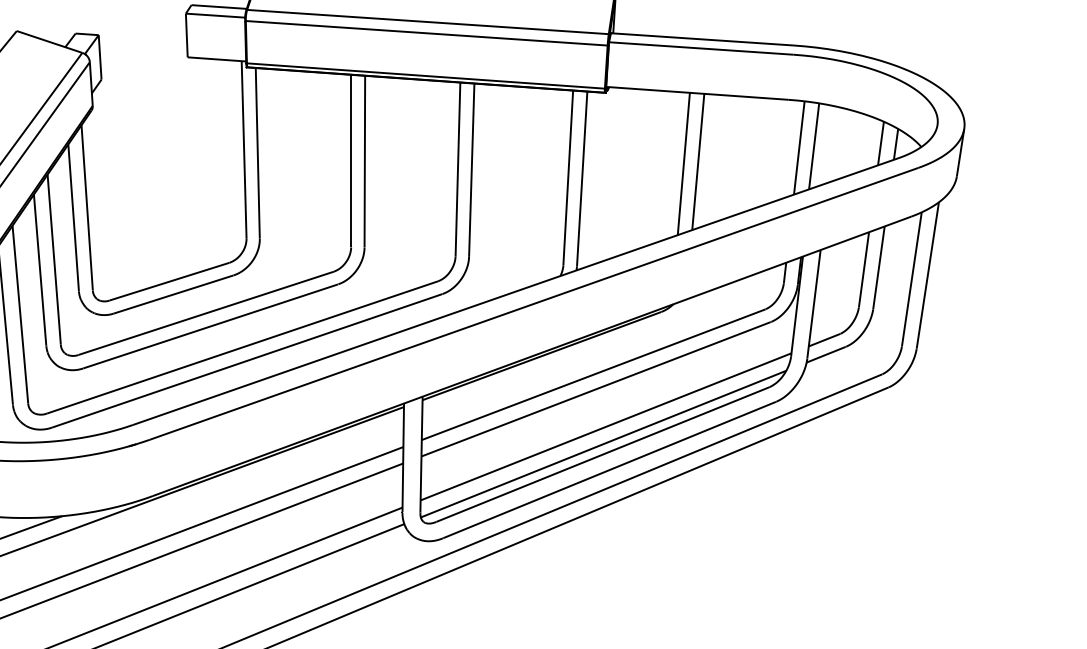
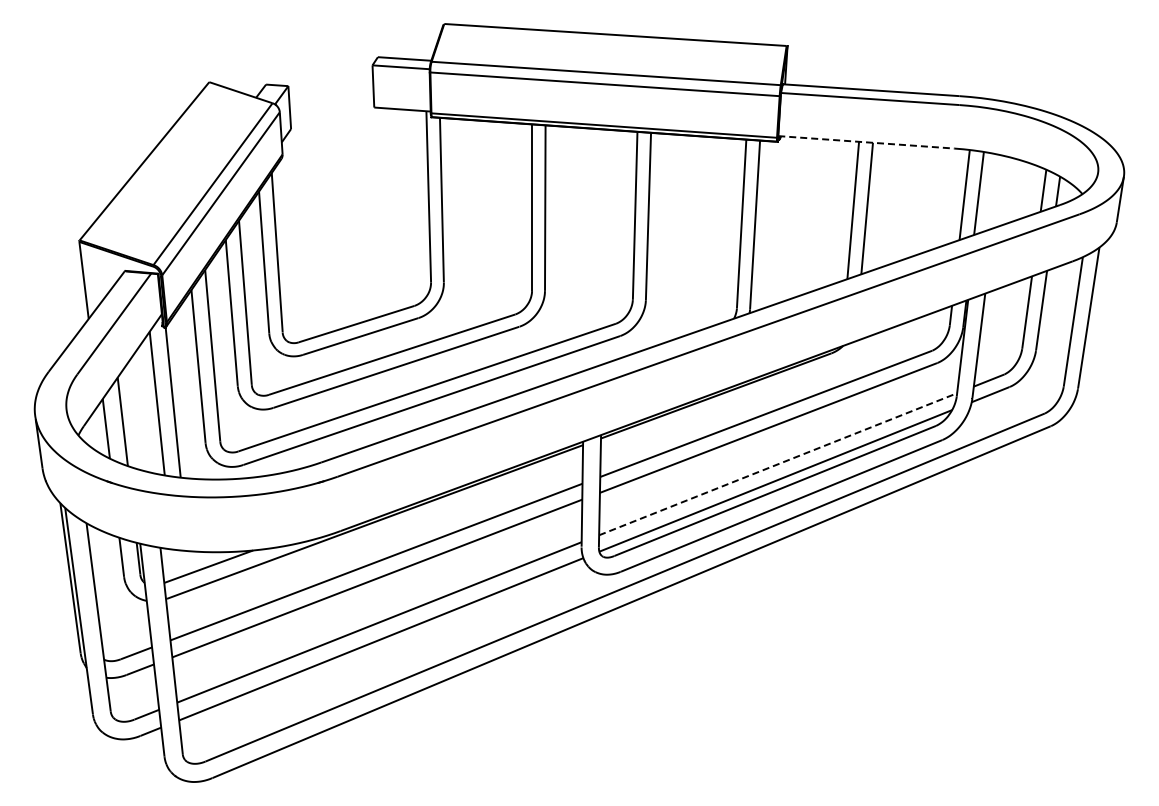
line: (697, 93) -> (866, 142), solid -> dashed
line: (606, 427) -> (778, 464), solid -> dashed

